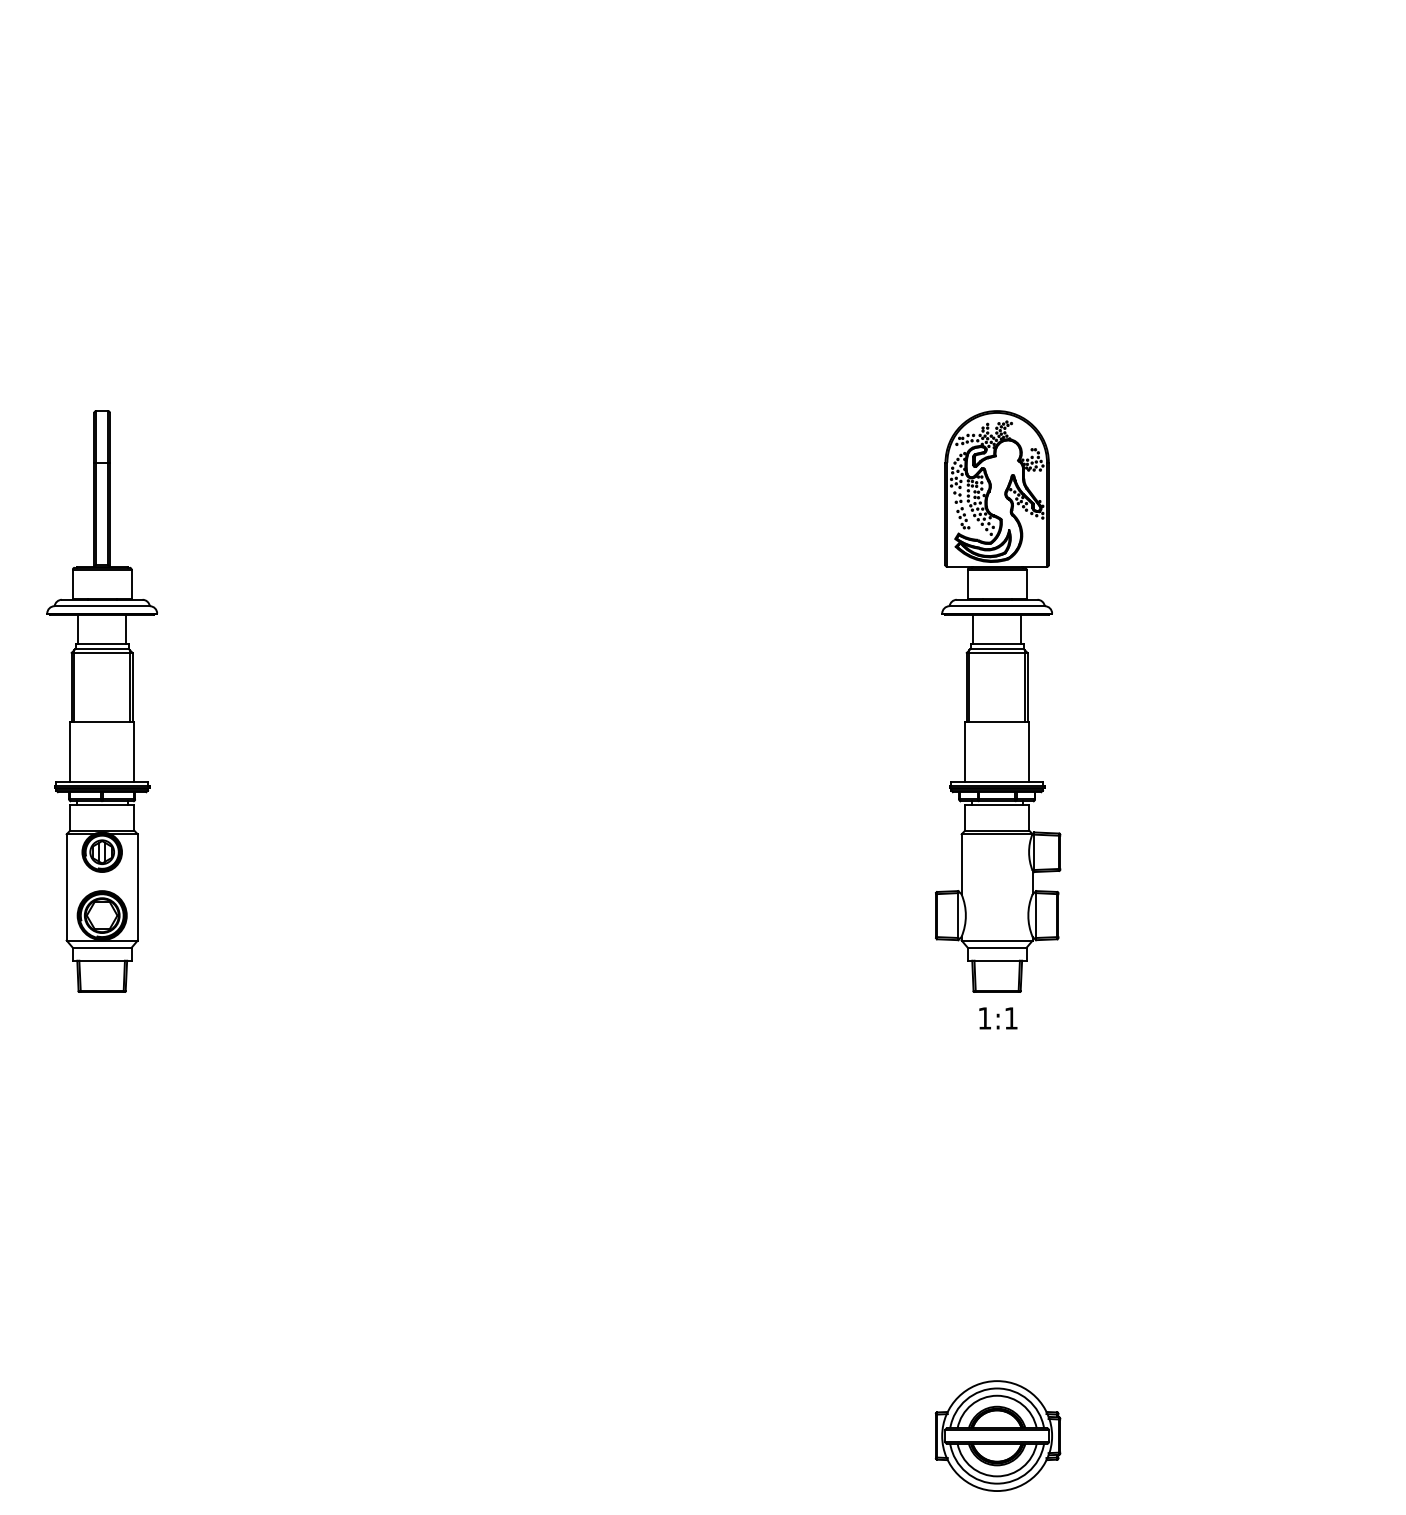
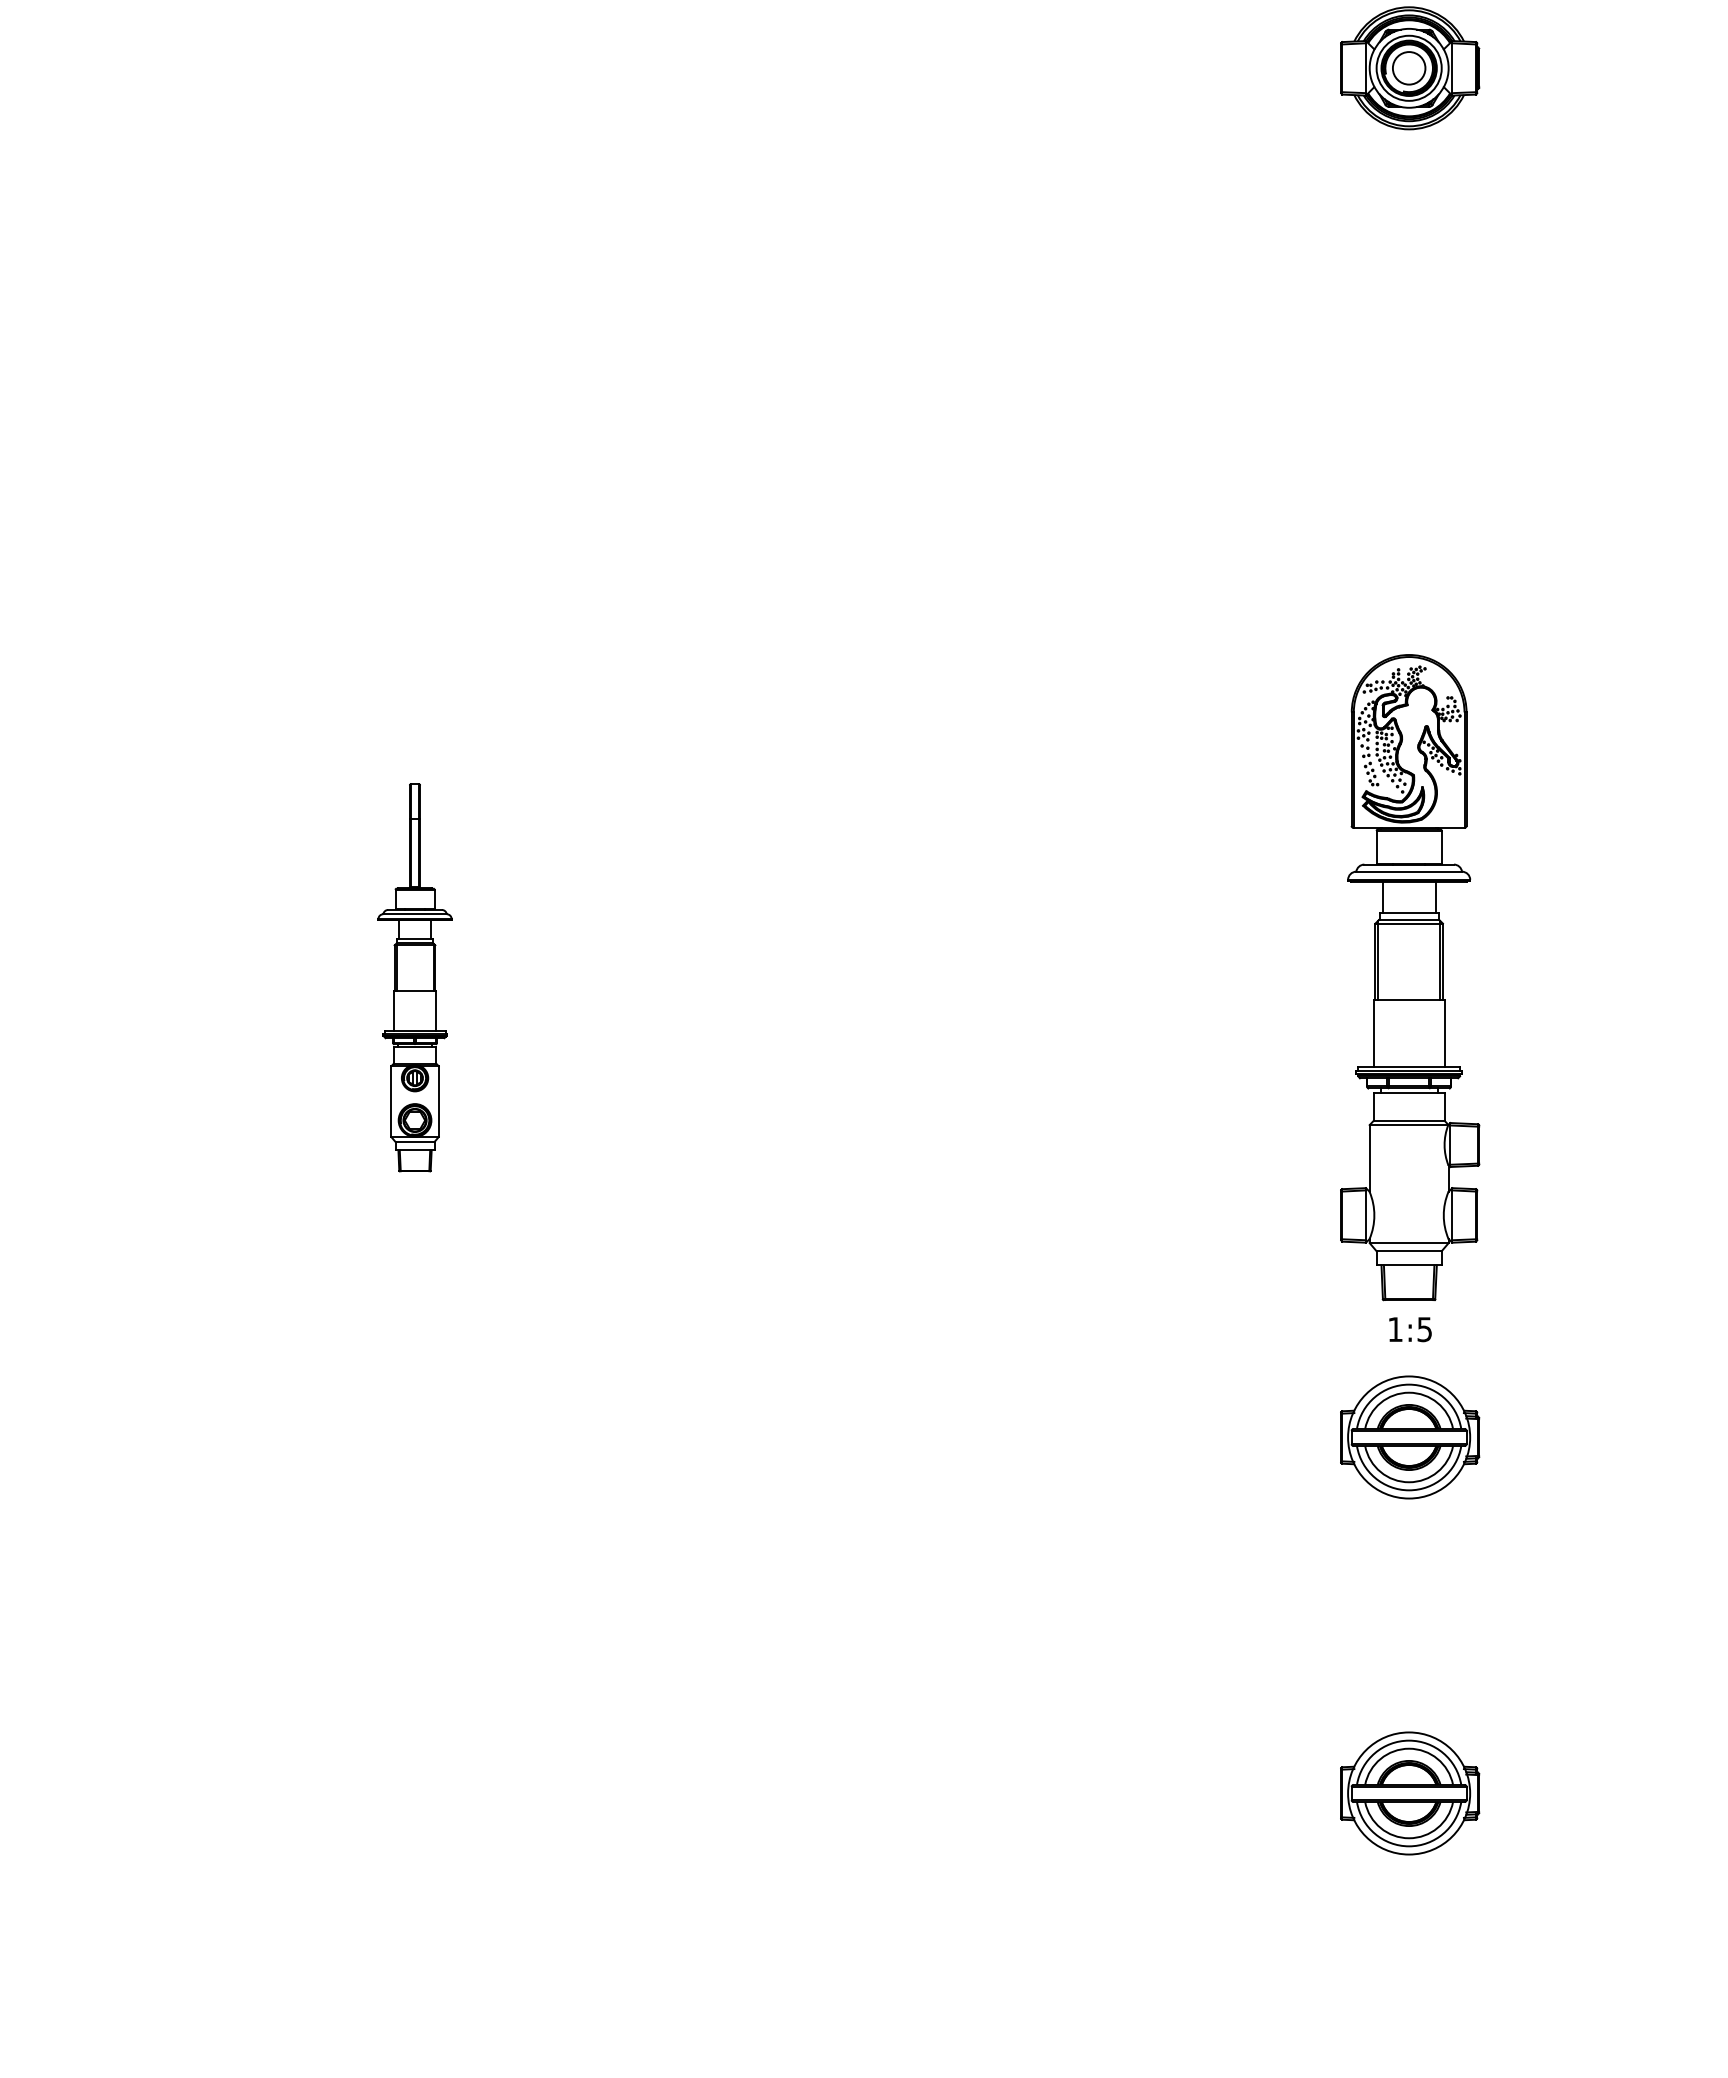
part: (101, 701) -> (414, 977), size x0.6
text: (1011, 1018) -> (1424, 1329), 1:1 -> 1:5
part: (998, 1115) -> (1410, 1437), added

